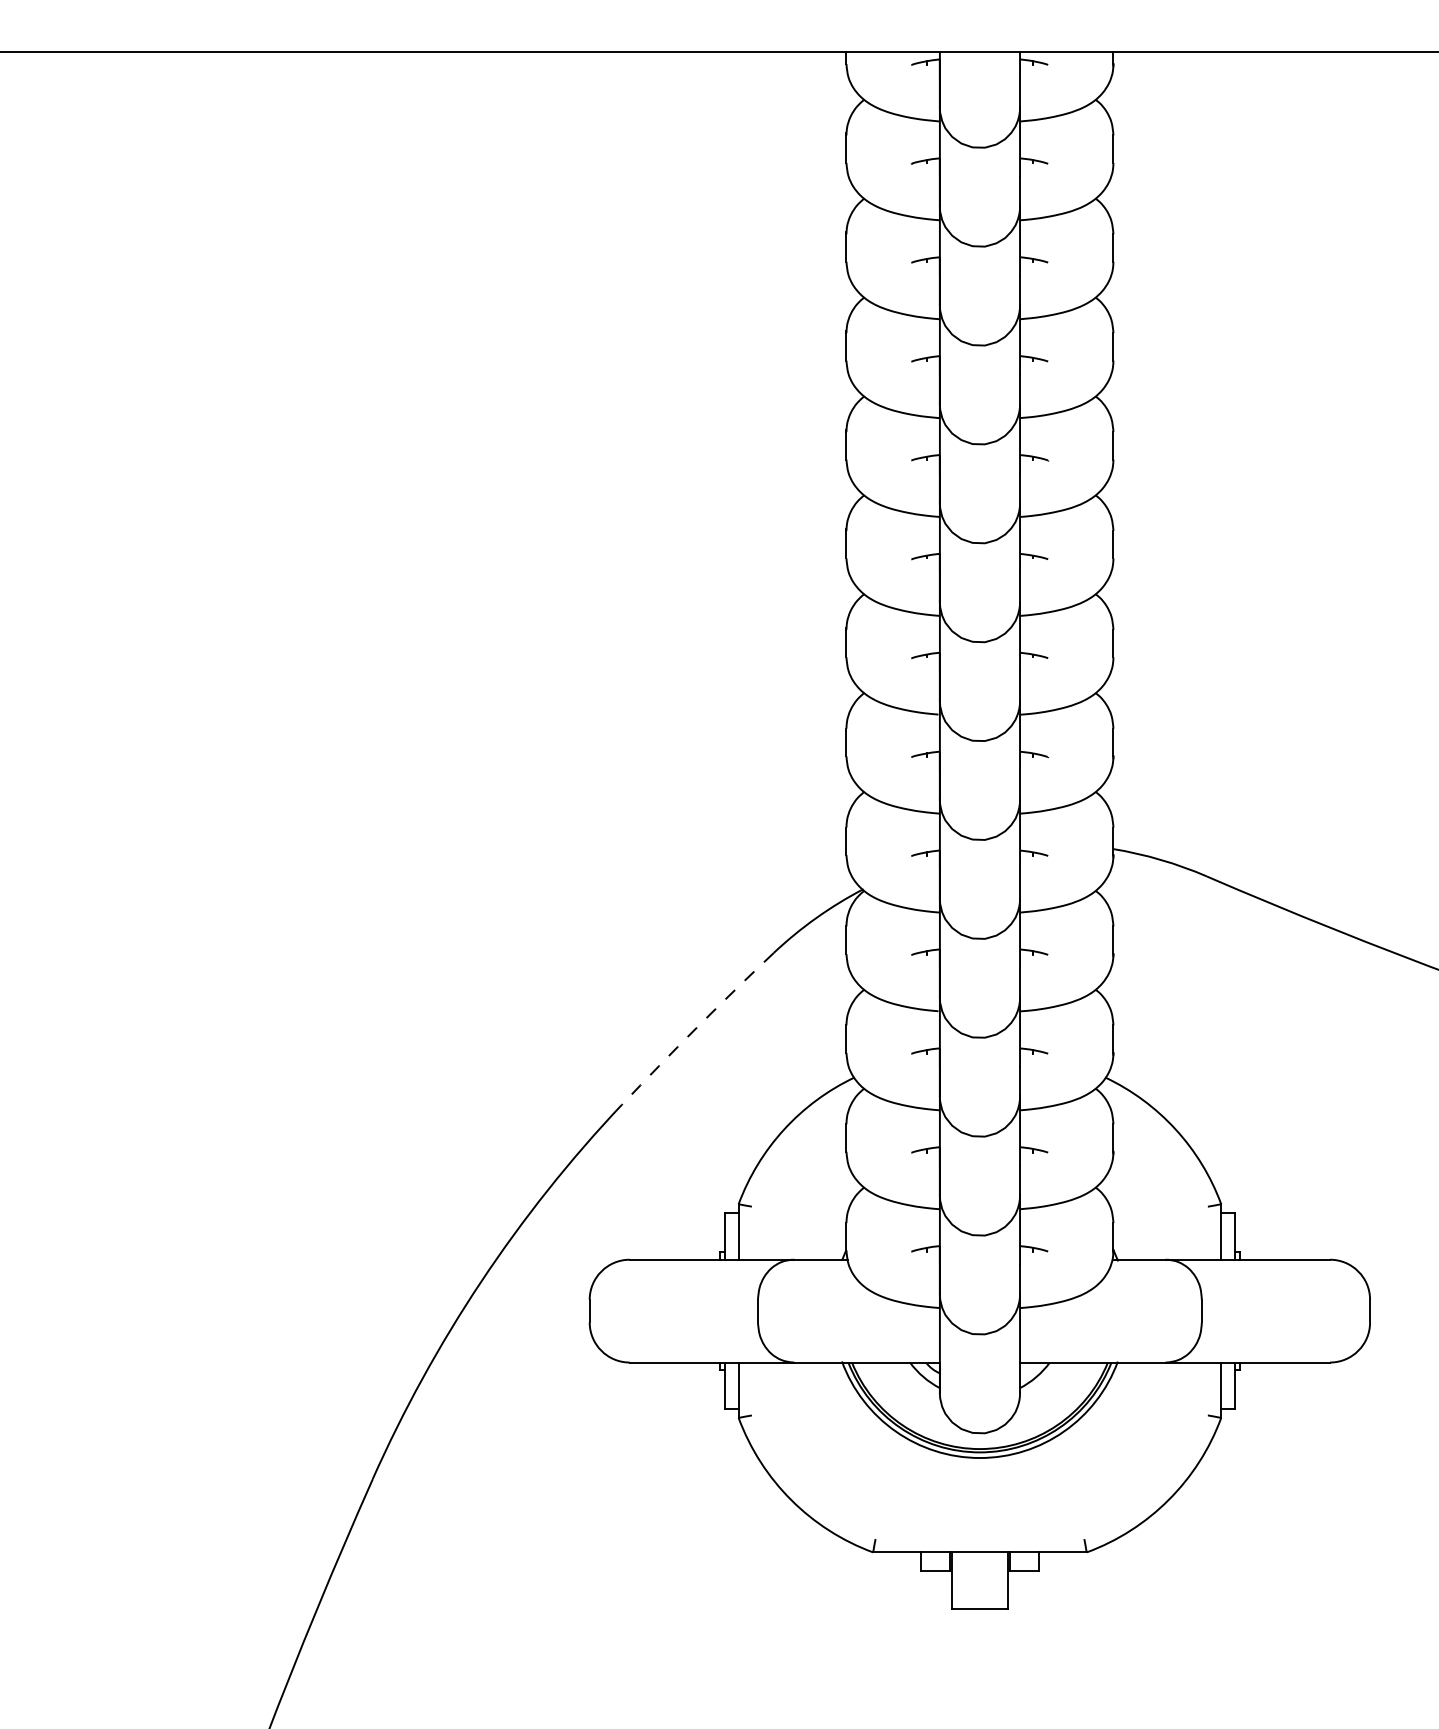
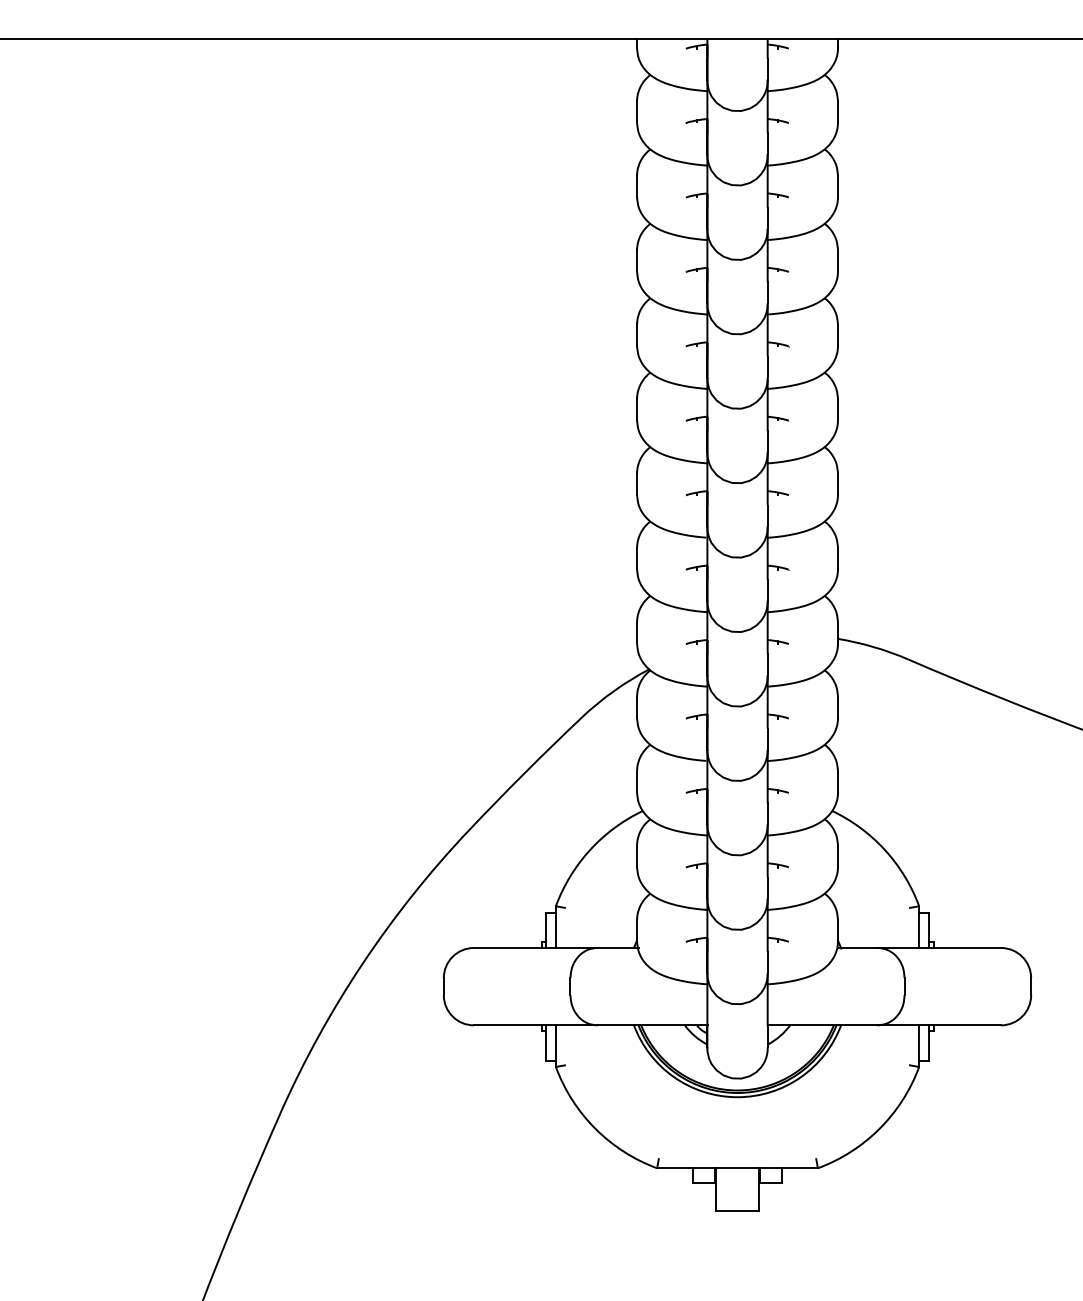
arc: (696, 1027) -> (524, 773), dashed -> solid

